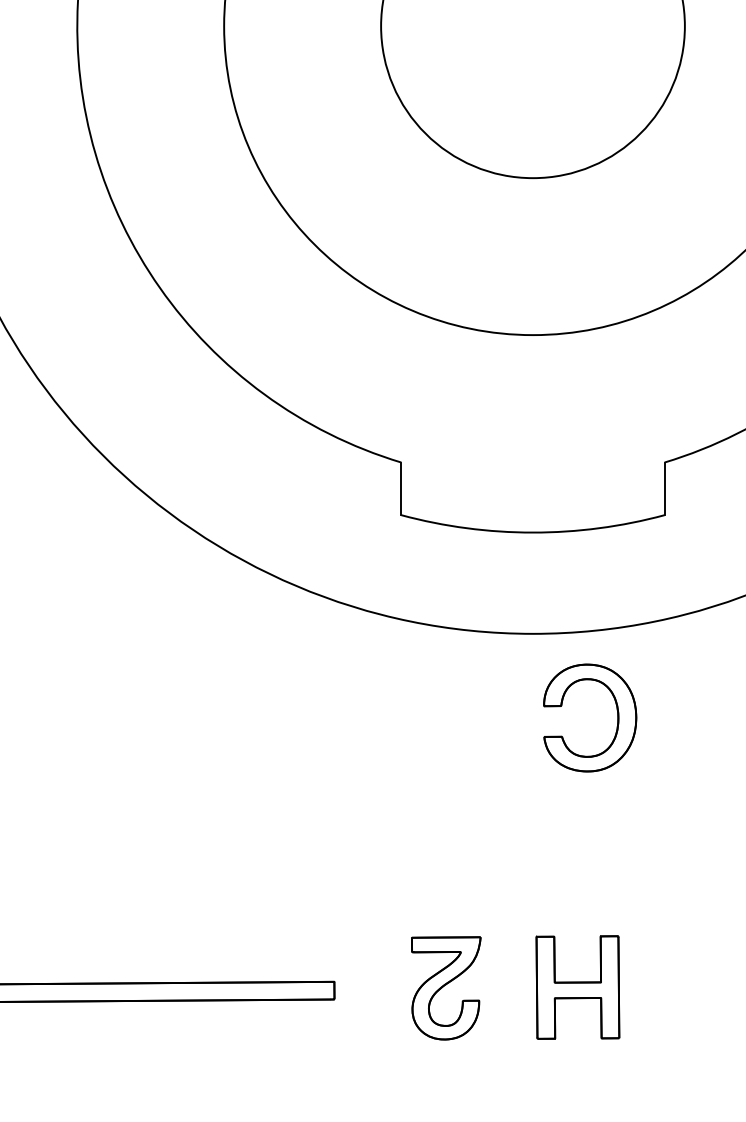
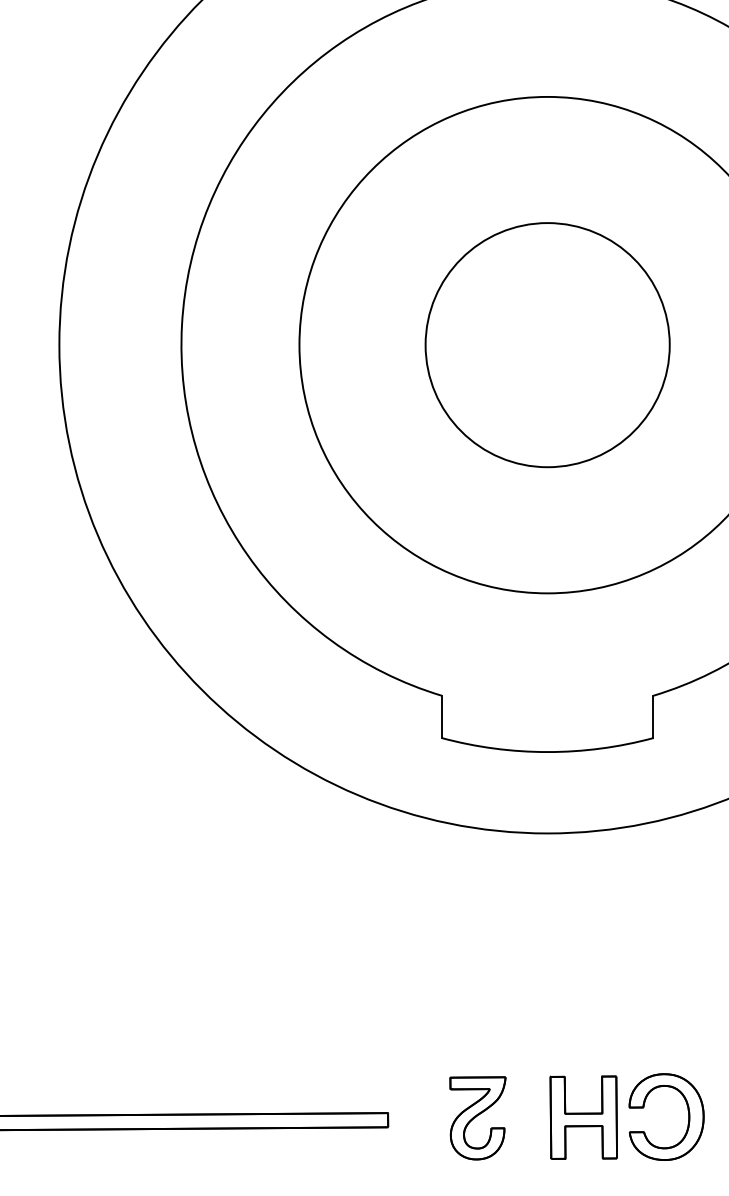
part: (616, 709) -> (687, 1110), moved

